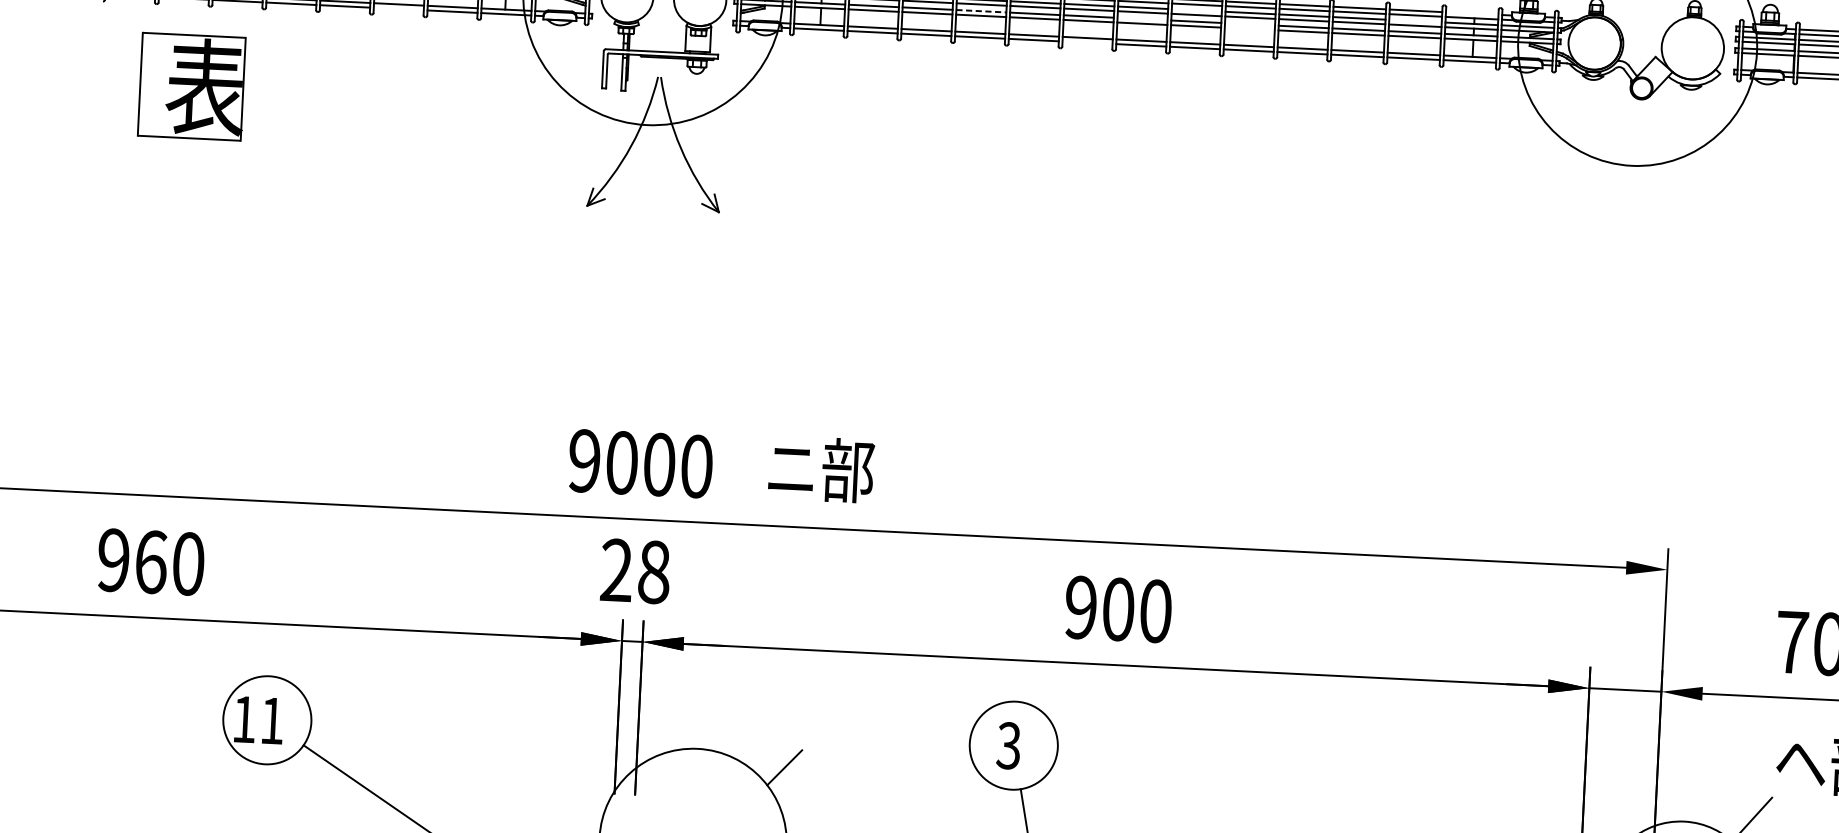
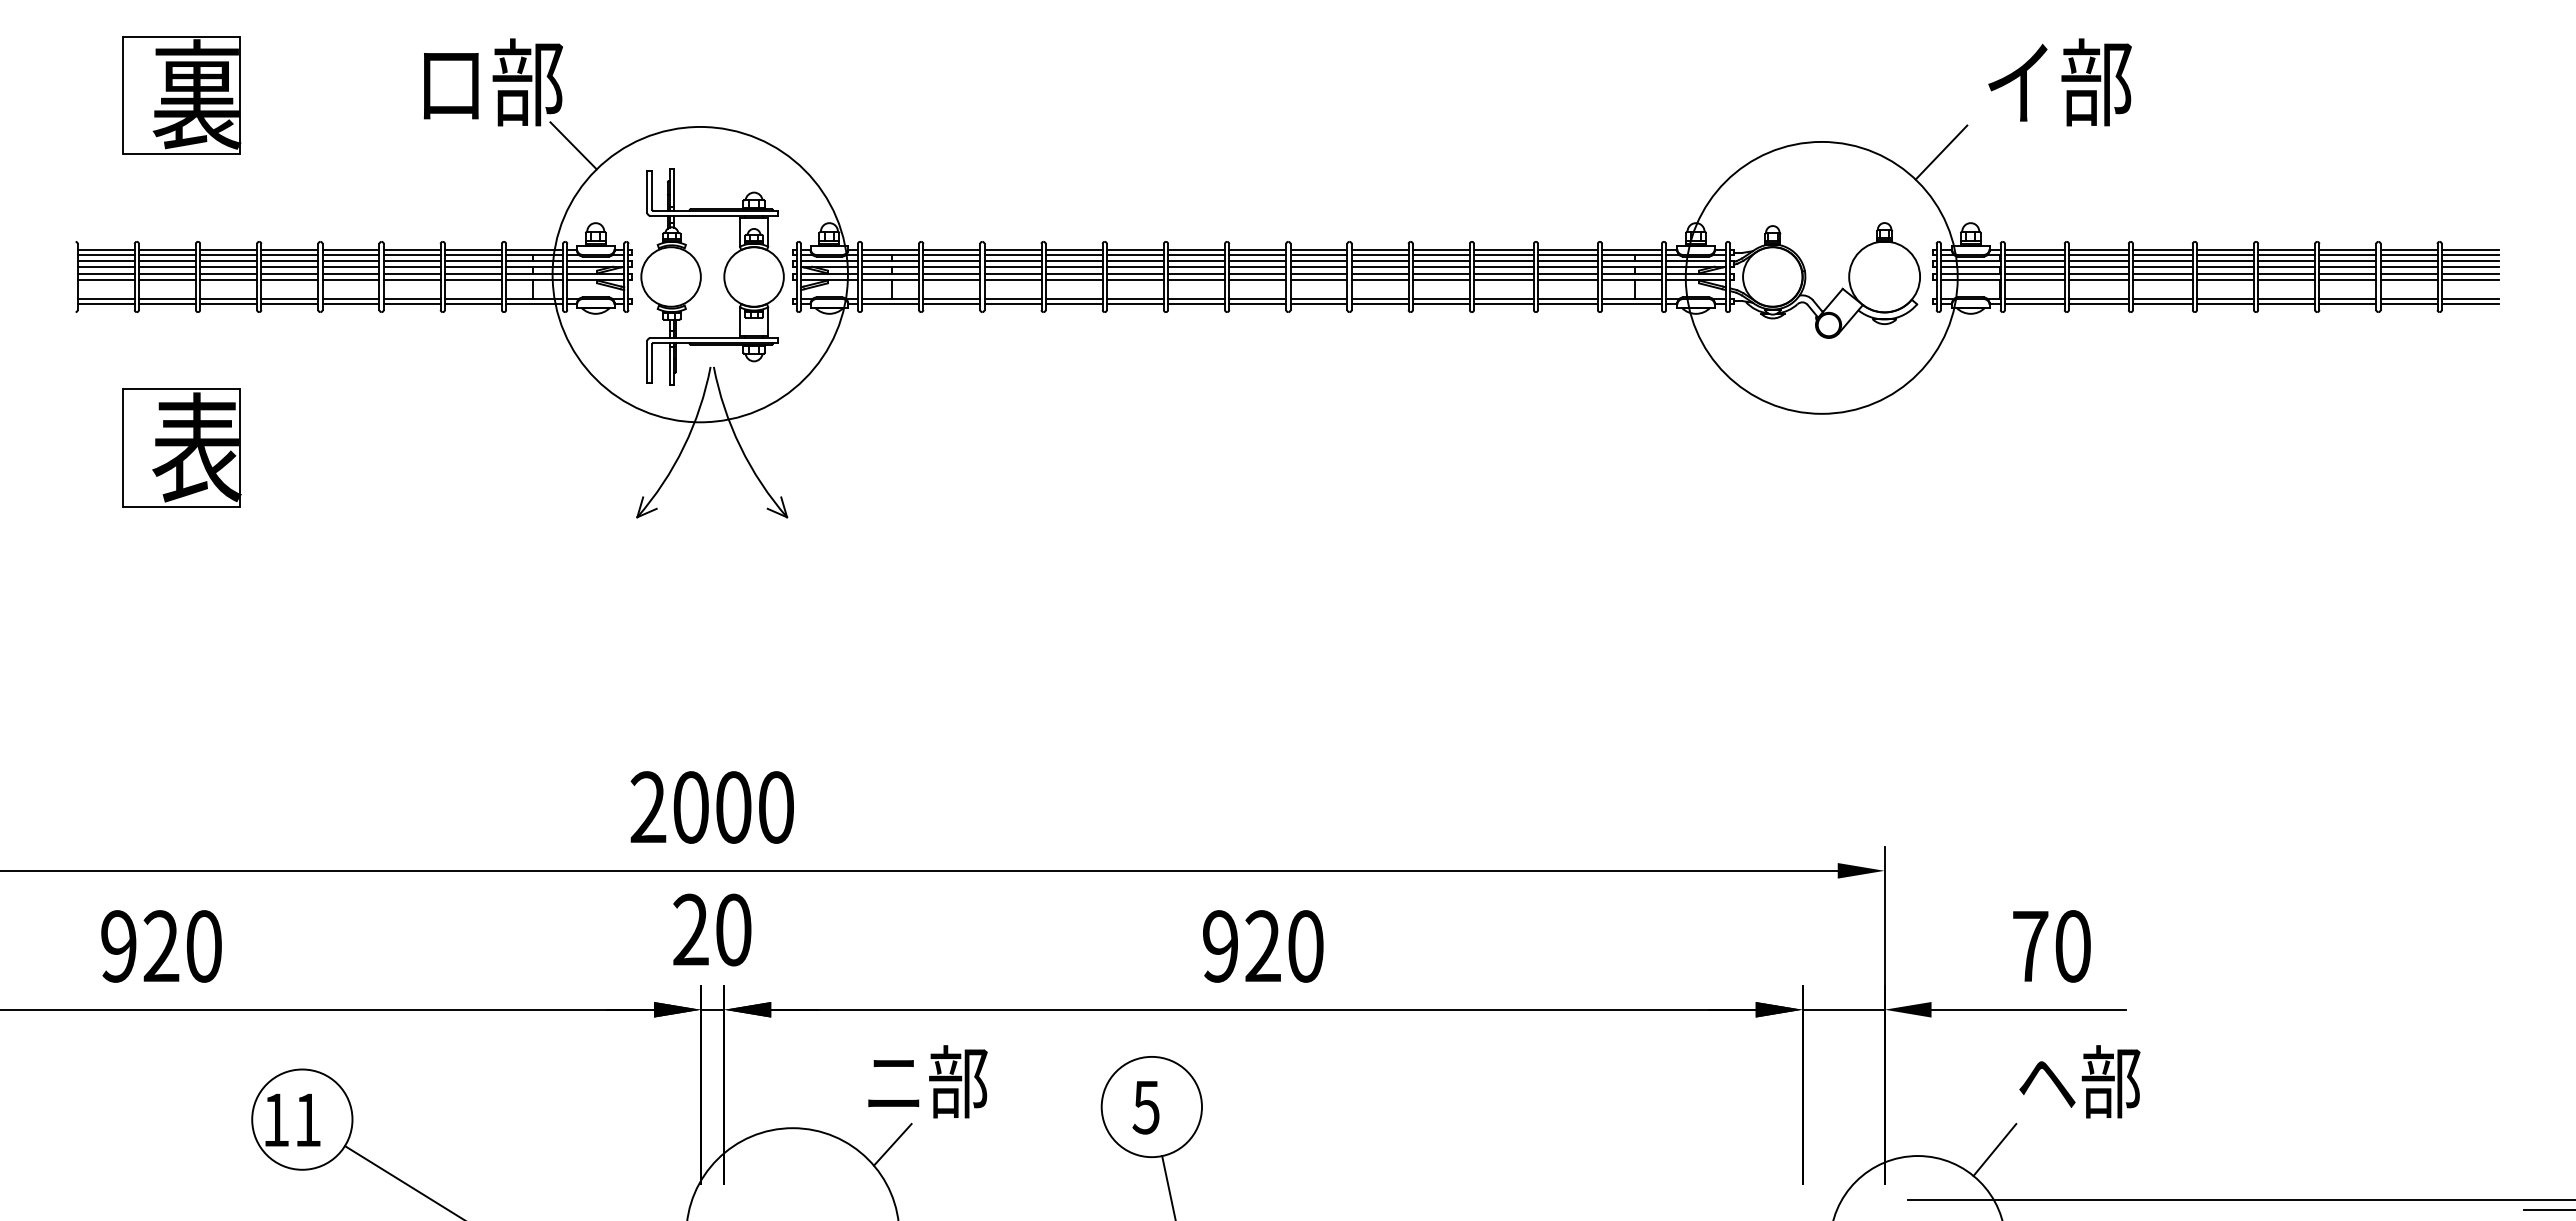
line: (398, 9) -> (411, 304), added
line: (1196, 10) -> (1318, 261), added
line: (981, 11) -> (1074, 274), dashed -> solid
line: (1471, 13) -> (1631, 249), added
line: (1142, 19) -> (1257, 274), added
line: (1415, 21) -> (1567, 261), added
line: (1249, 24) -> (1379, 274), added
line: (1249, 28) -> (1379, 279), added
line: (1087, 42) -> (1196, 304), added
part: (192, 86) -> (181, 447), moved
text: (584, 461) -> (648, 807), 9000 -> 2000
text: (821, 469) -> (927, 1081), moved
text: (151, 562) -> (161, 946), 960 -> 920
text: (654, 571) -> (733, 929), 28 -> 20
text: (1117, 609) -> (1262, 946), 900 -> 920
text: (1008, 745) -> (1145, 1107), 3 -> 5

